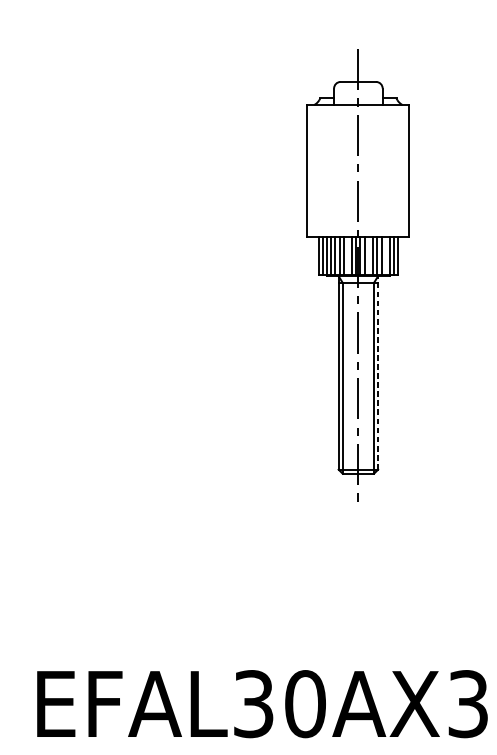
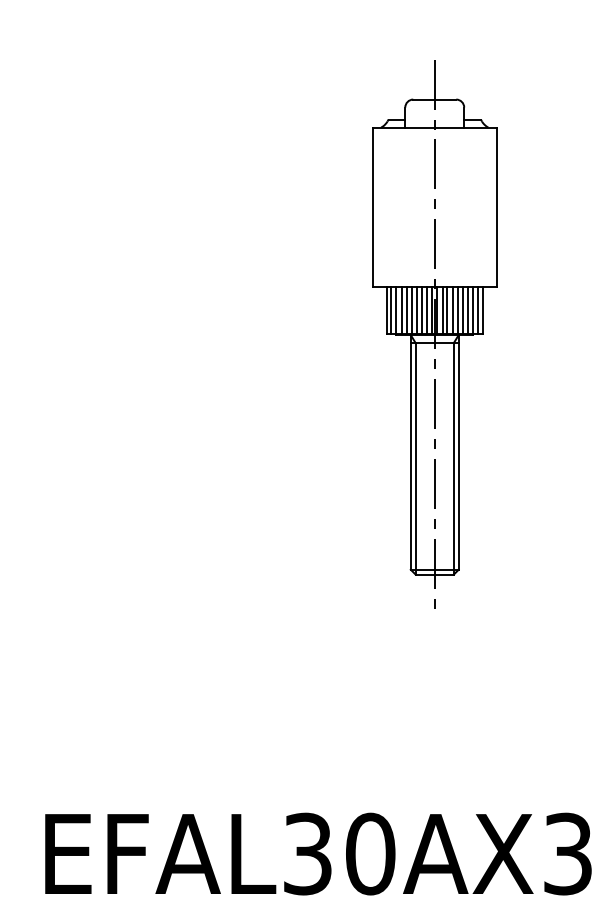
line: (348, 255) -> (422, 310), added
line: (368, 255) -> (447, 310), added
line: (385, 255) -> (467, 310), added
line: (377, 372) -> (458, 451), dashed -> solid

